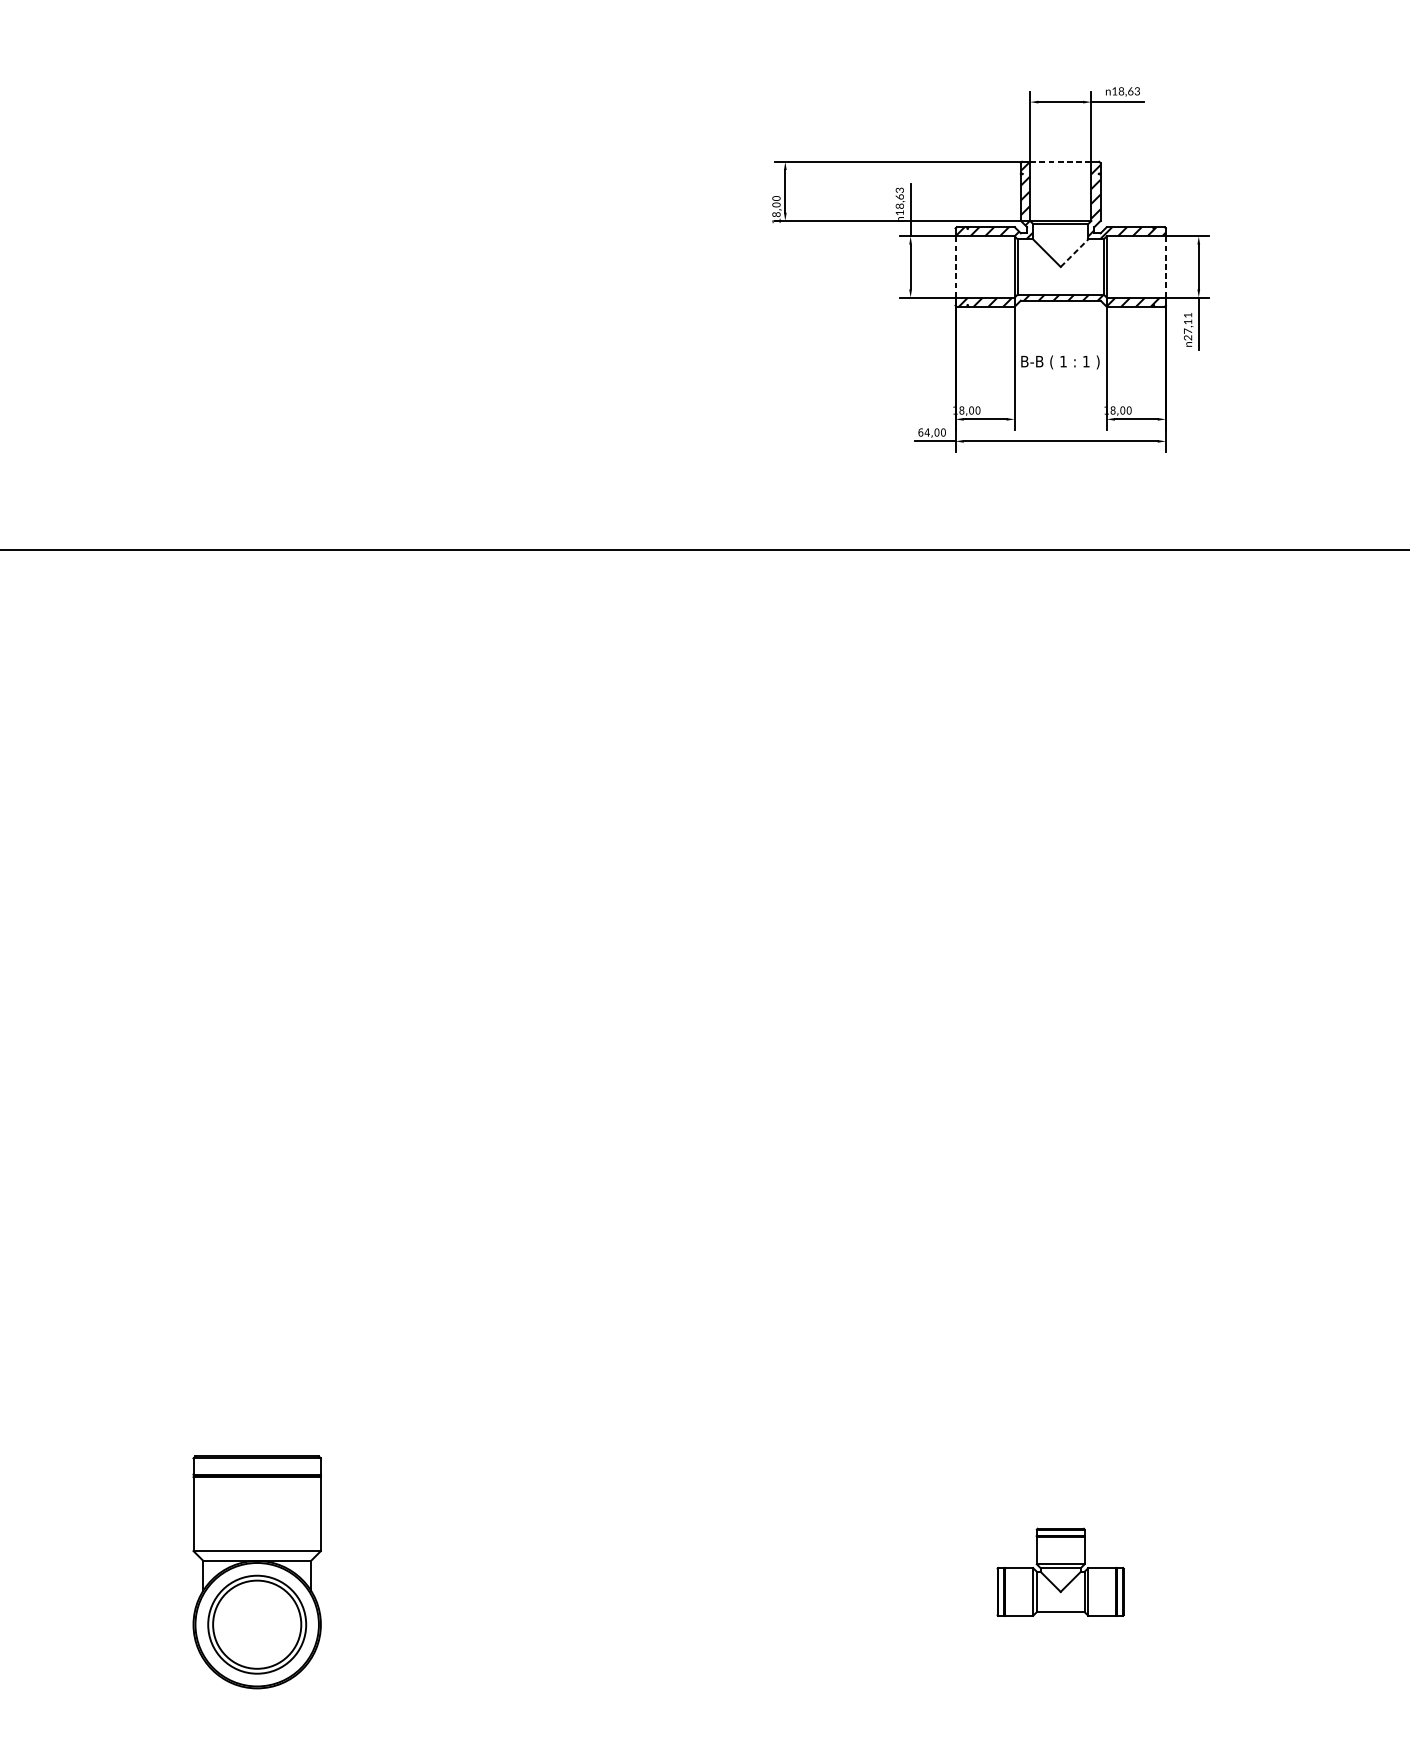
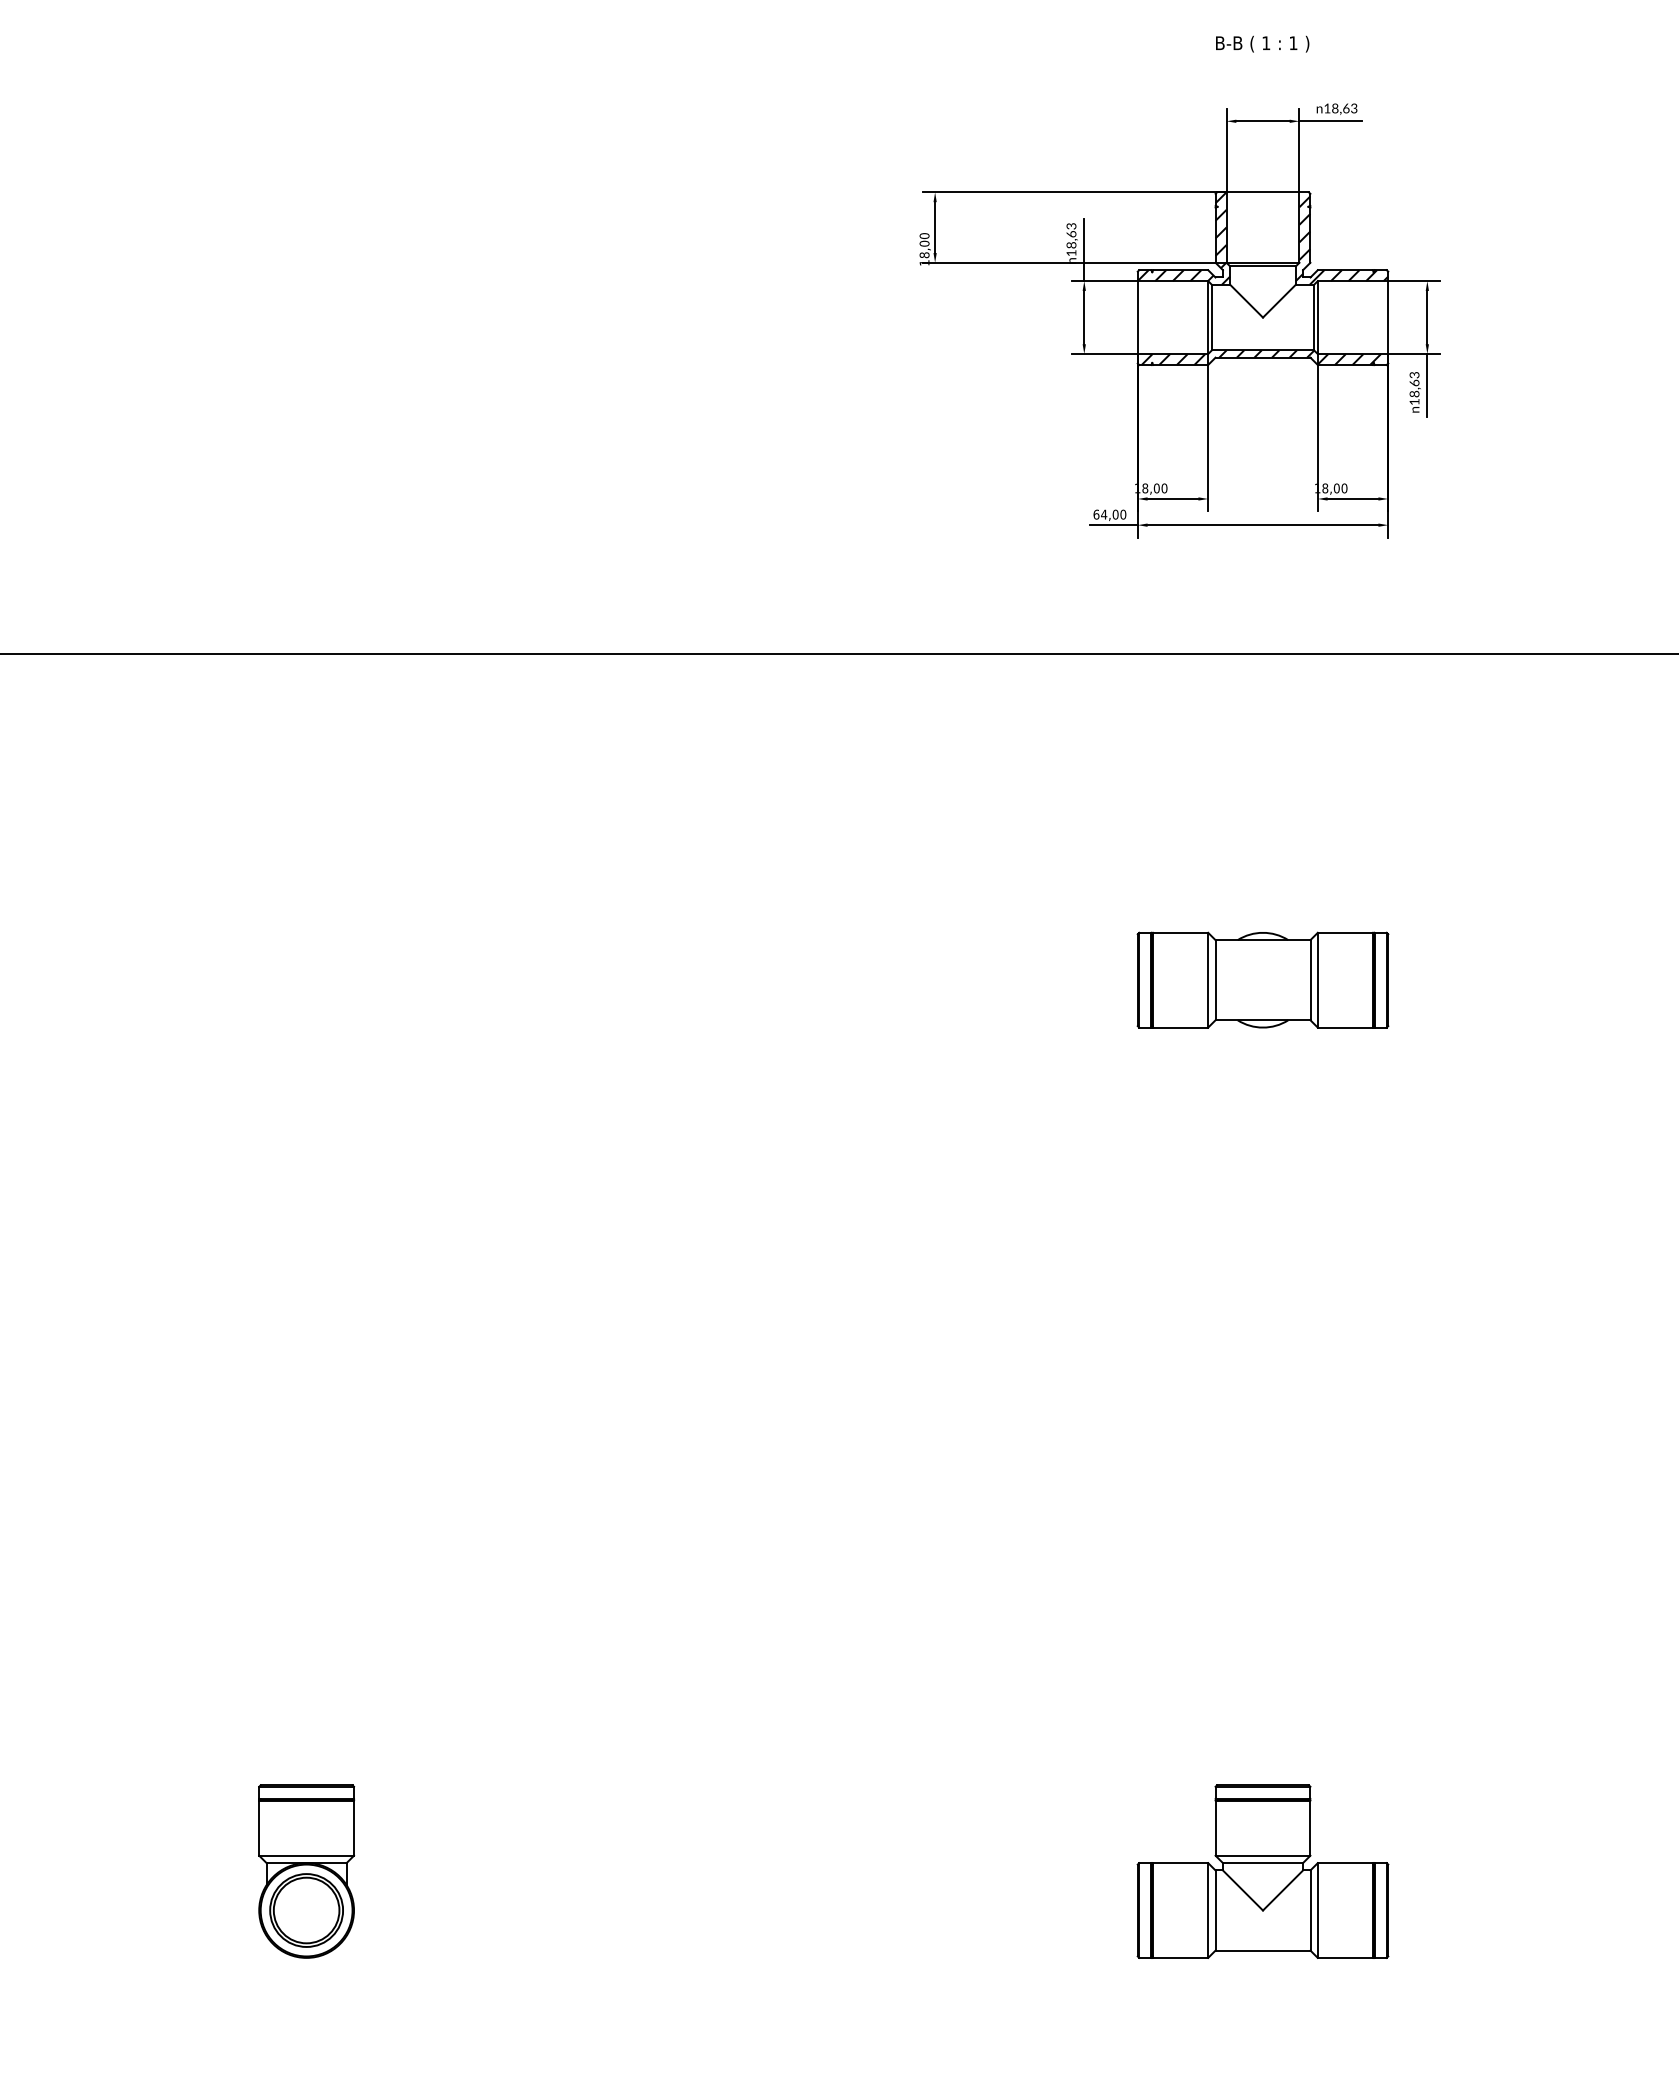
line: (1060, 161) -> (1262, 192), dashed -> solid
line: (1074, 252) -> (1279, 300), dashed -> solid
line: (1166, 266) -> (1388, 317), dashed -> solid
line: (955, 267) -> (1137, 318), dashed -> solid
text: (1188, 326) -> (1414, 388), 27,11 -> 18,63
text: (1060, 361) -> (1262, 43), moved
part: (1060, 823) -> (1262, 979), added
part: (257, 1572) -> (306, 1871), size x0.62
part: (1060, 1572) -> (1262, 1871), size x1.67

